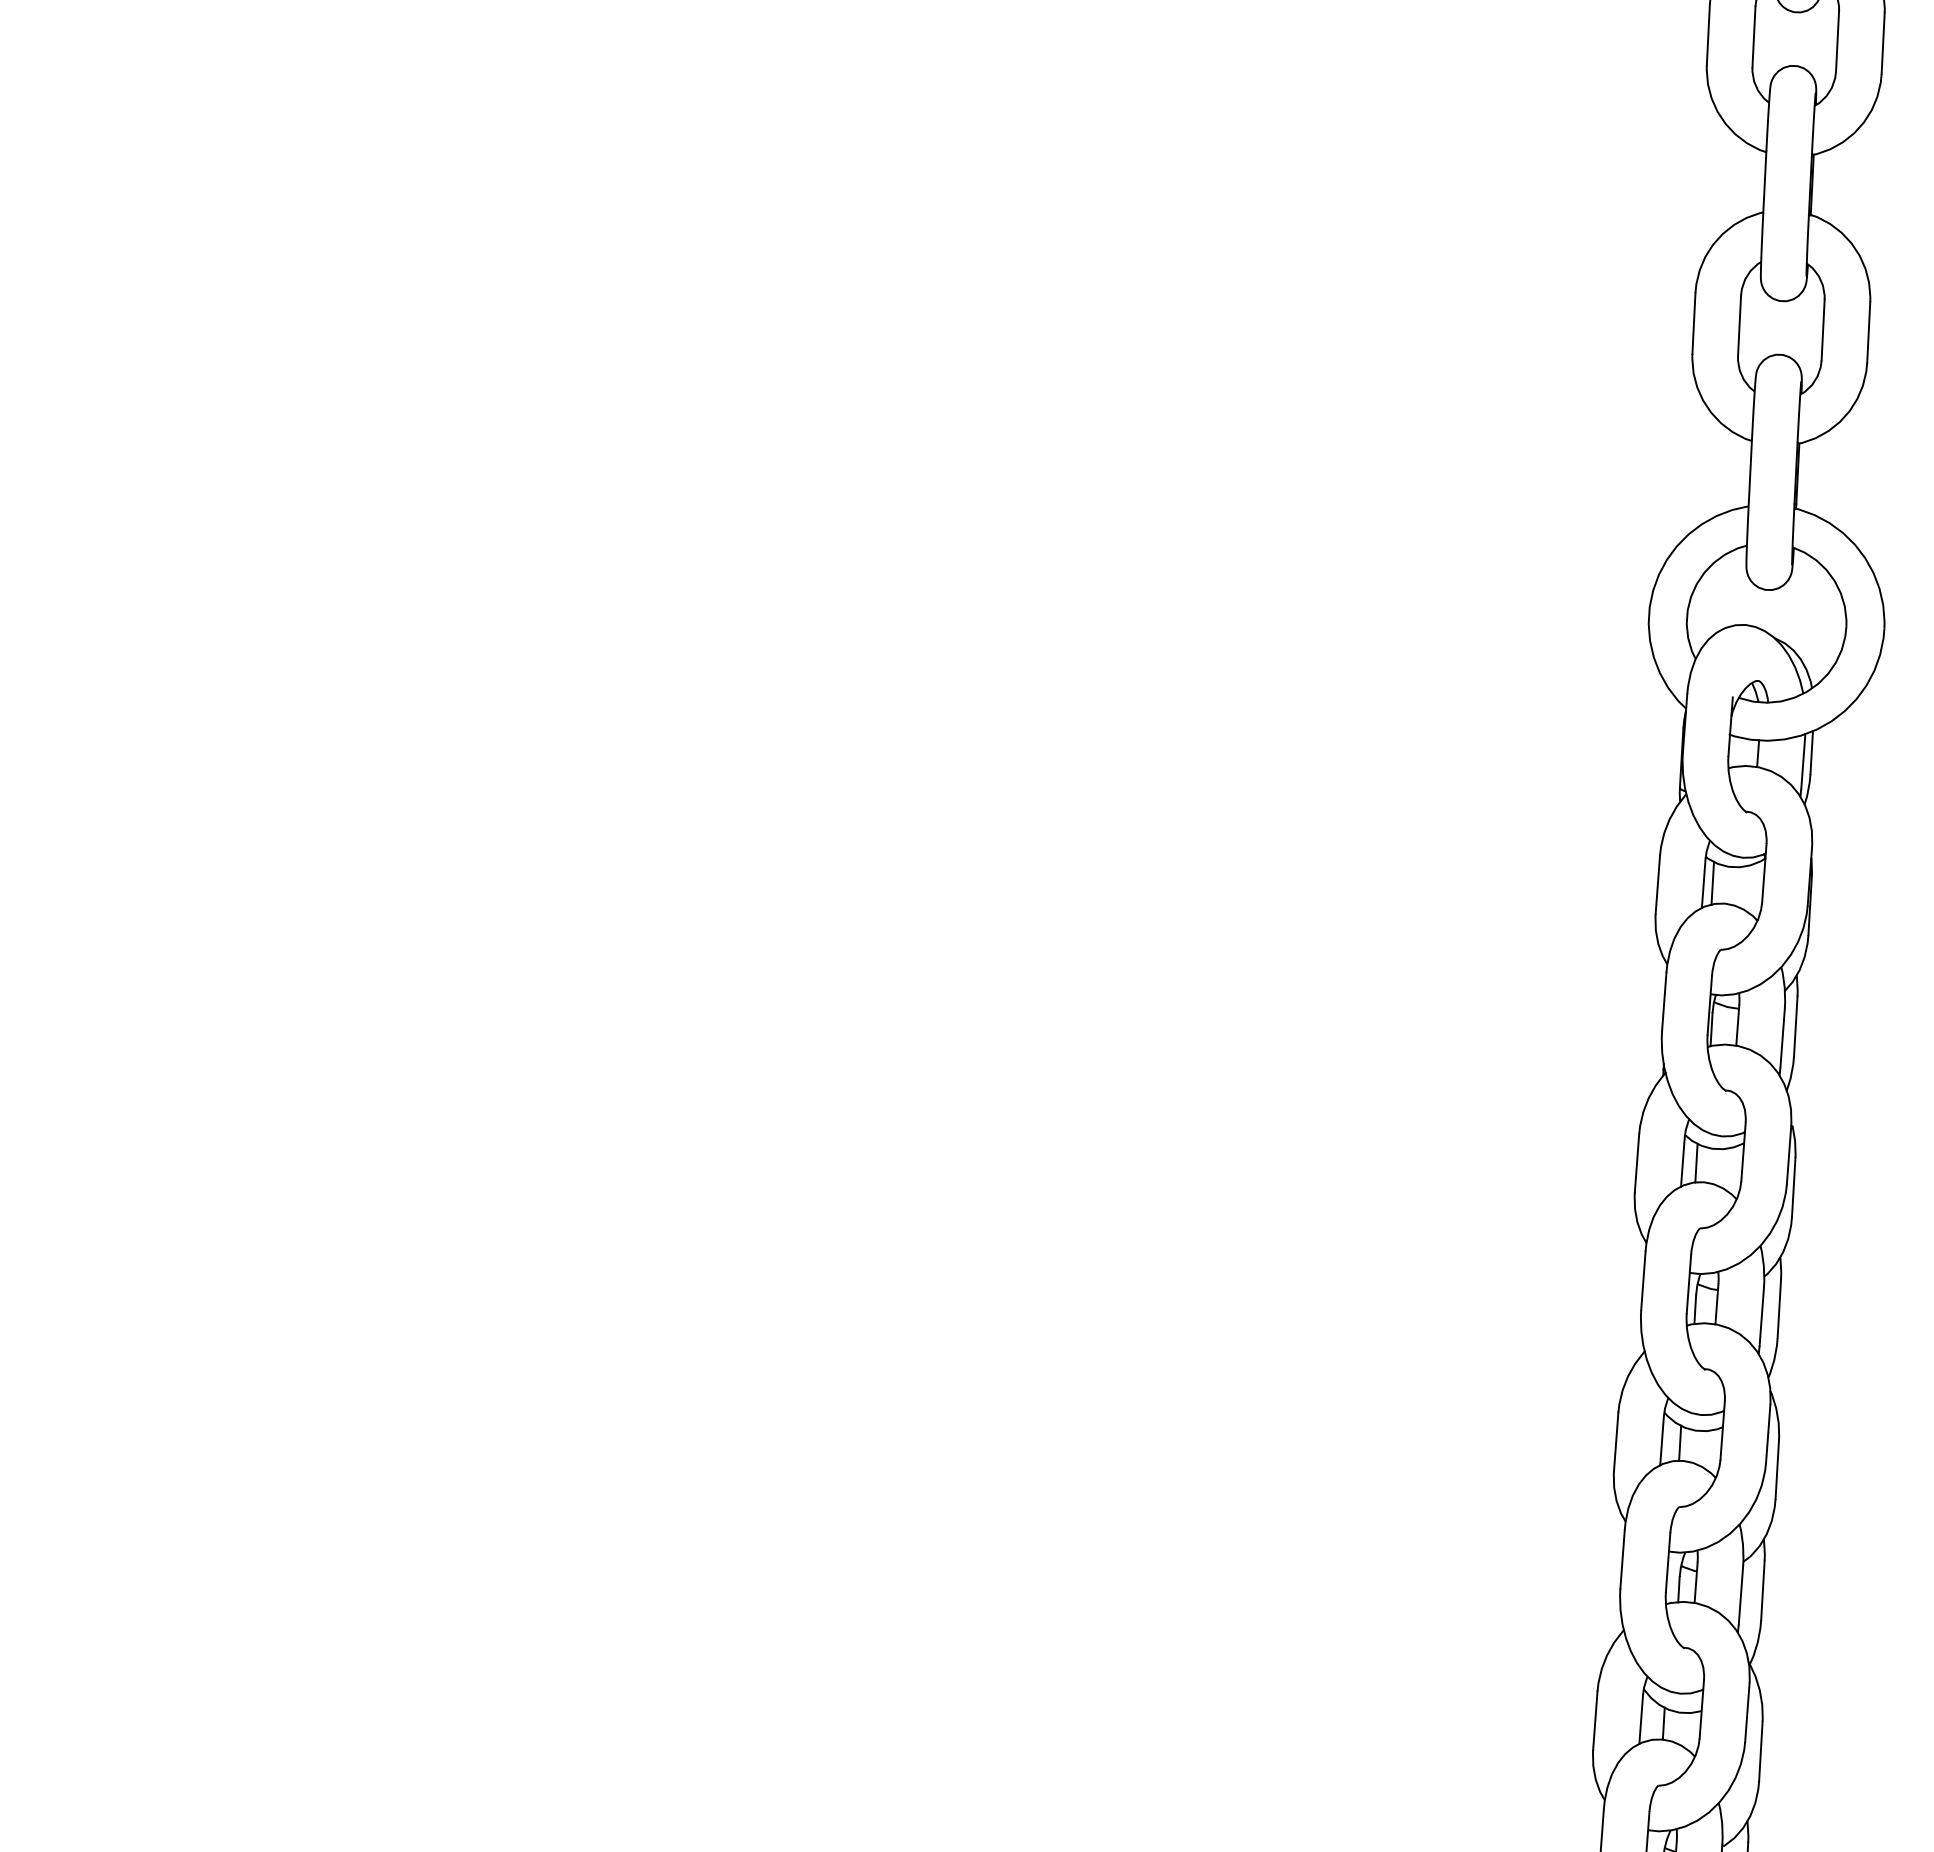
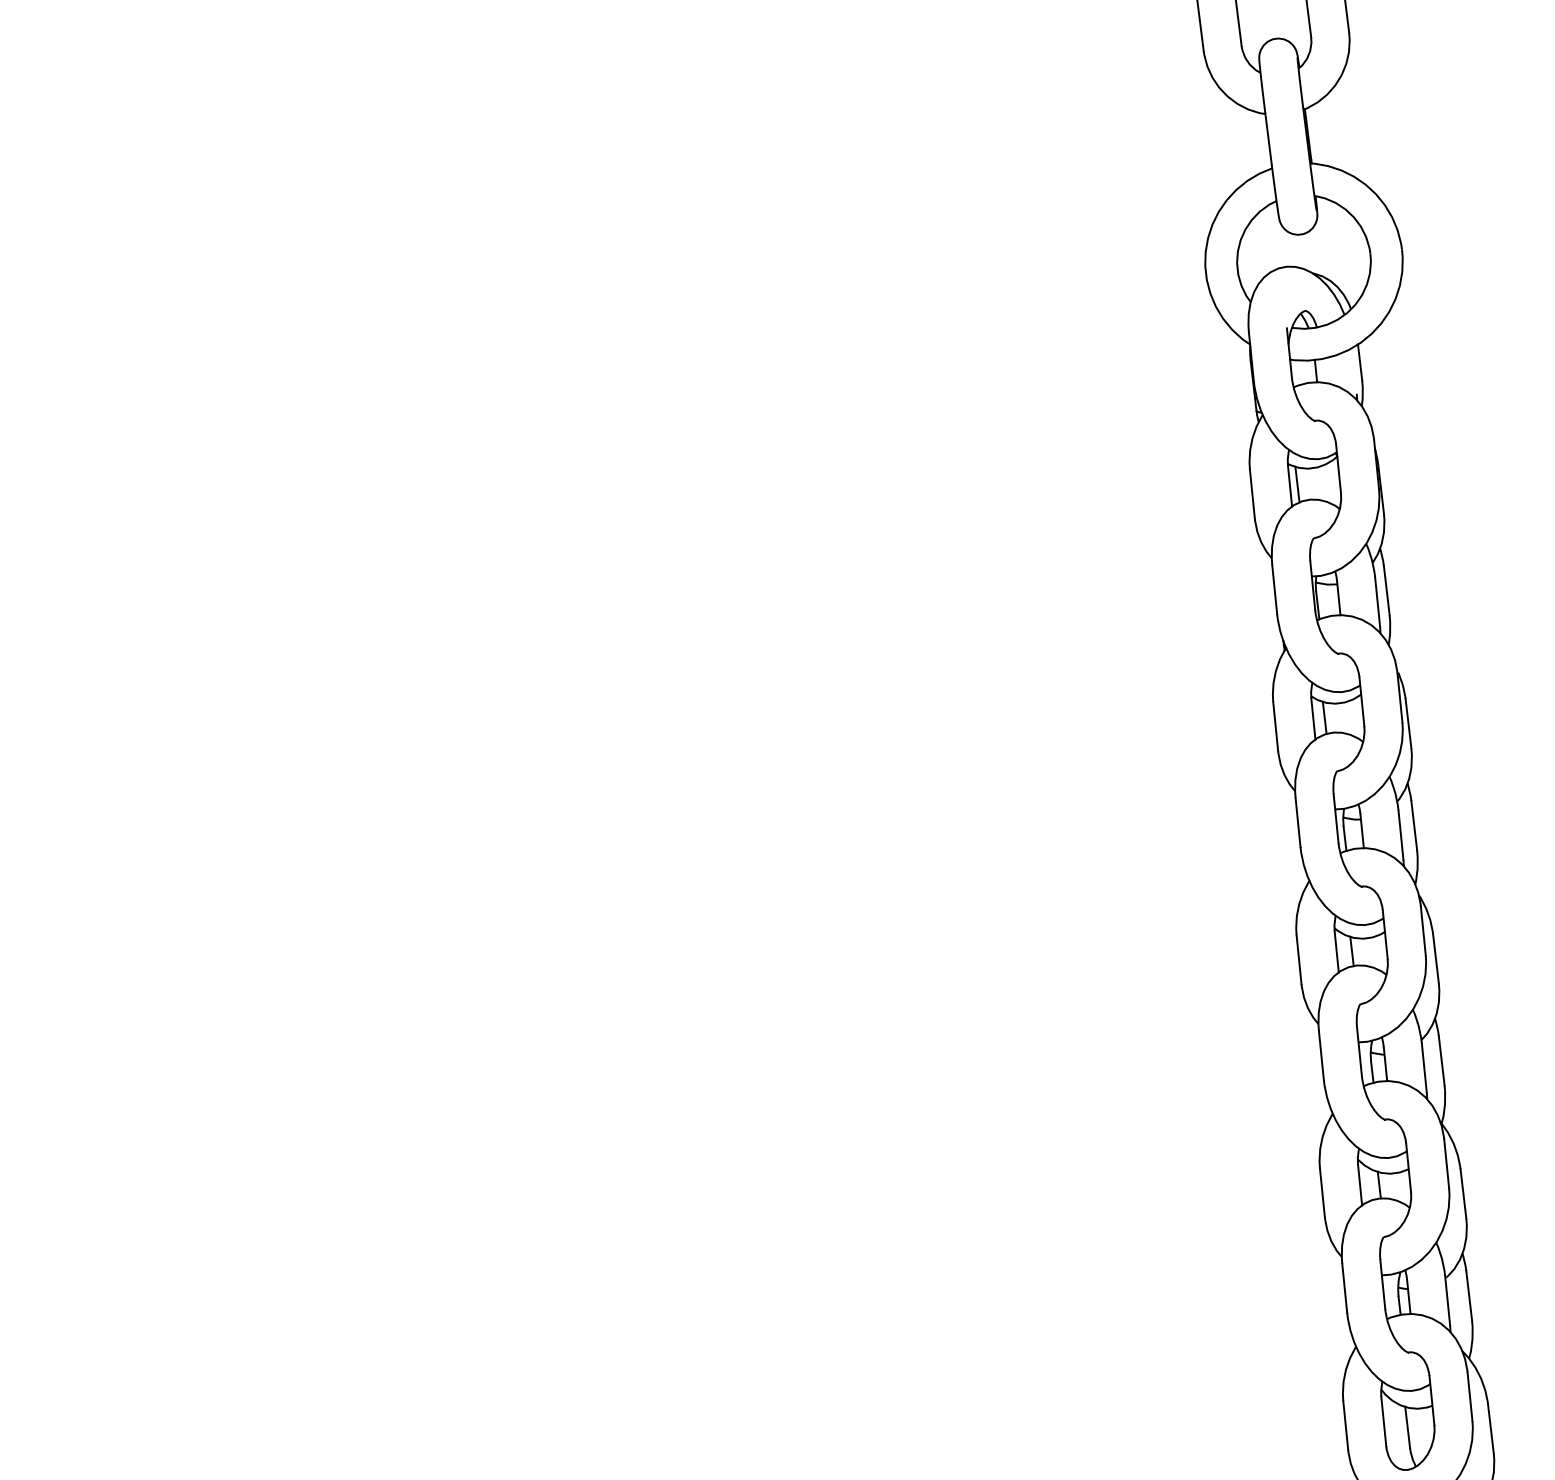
line: (1803, 761) -> (1354, 370), removed

